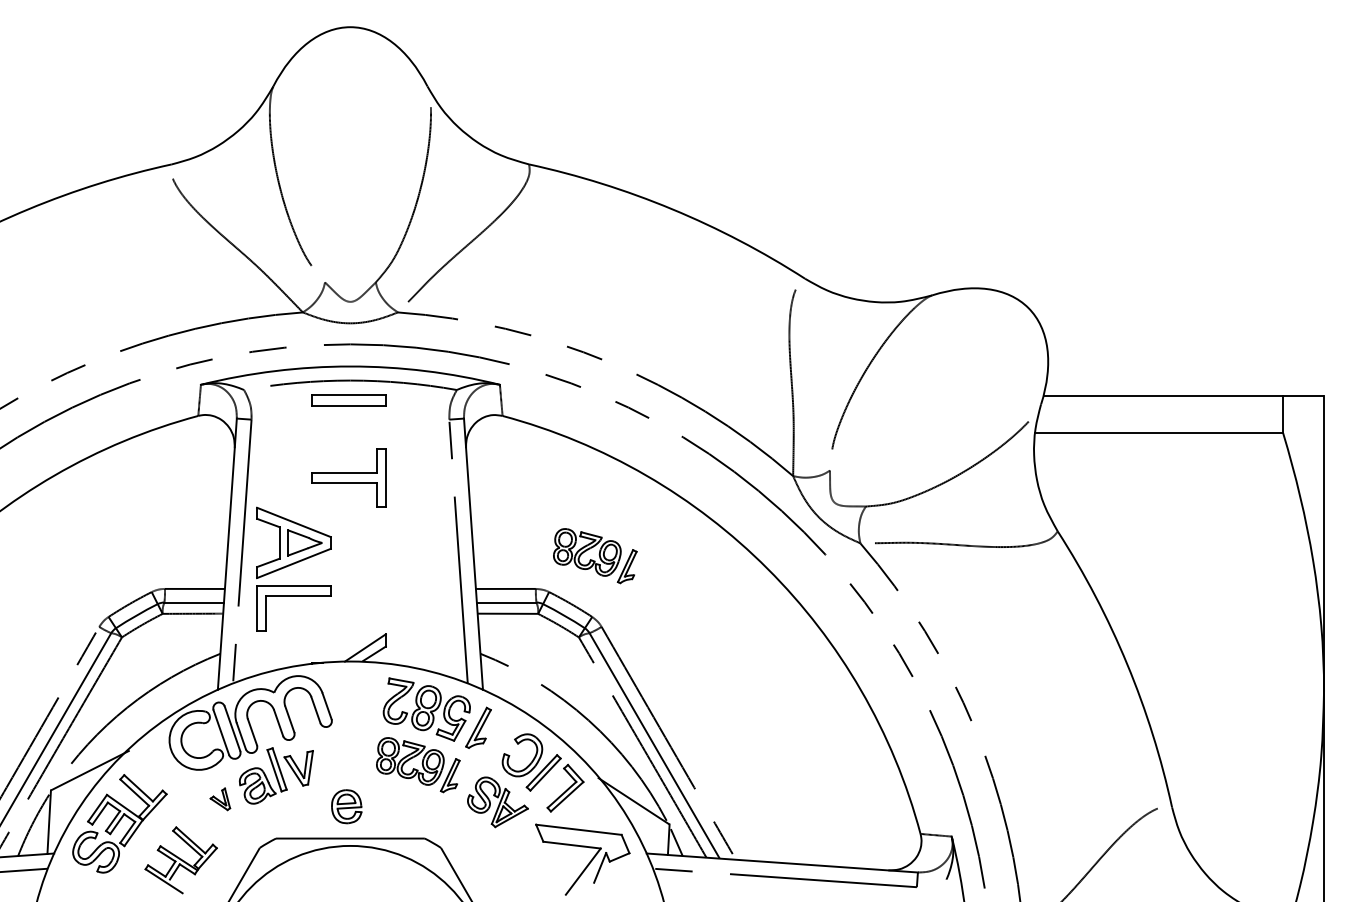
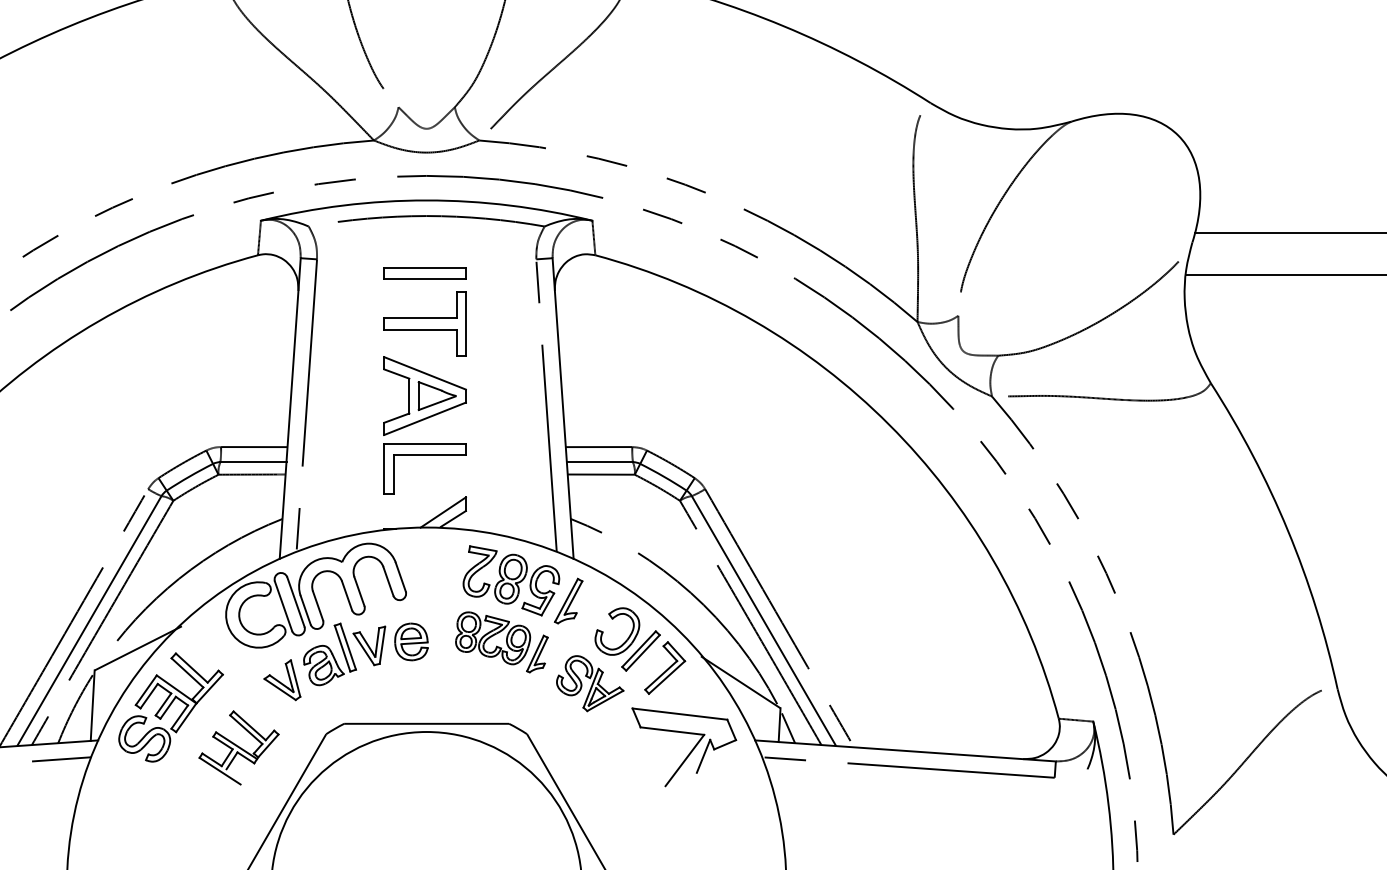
part: (348, 400) -> (424, 273), moved
part: (595, 556) -> (698, 411), removed
part: (293, 568) -> (424, 424), moved
part: (220, 799) -> (282, 680), size x1.67
part: (346, 806) -> (411, 641), moved

